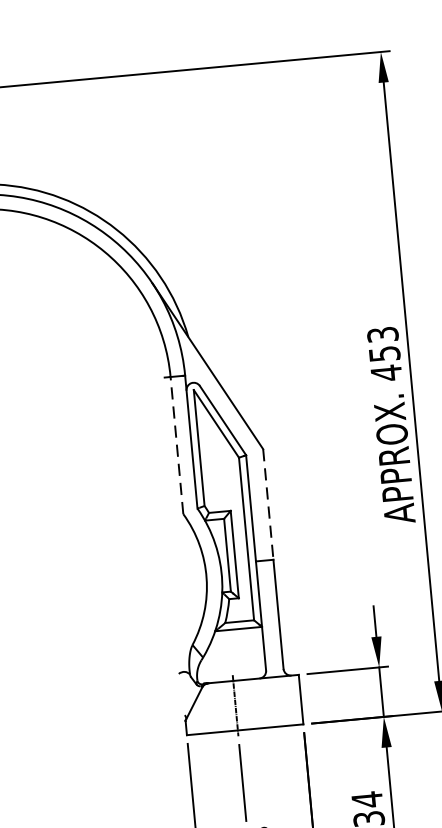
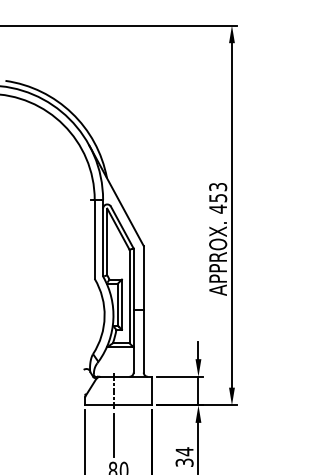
line: (176, 443) -> (94, 238), dashed -> solid
line: (267, 503) -> (143, 277), dashed -> solid

